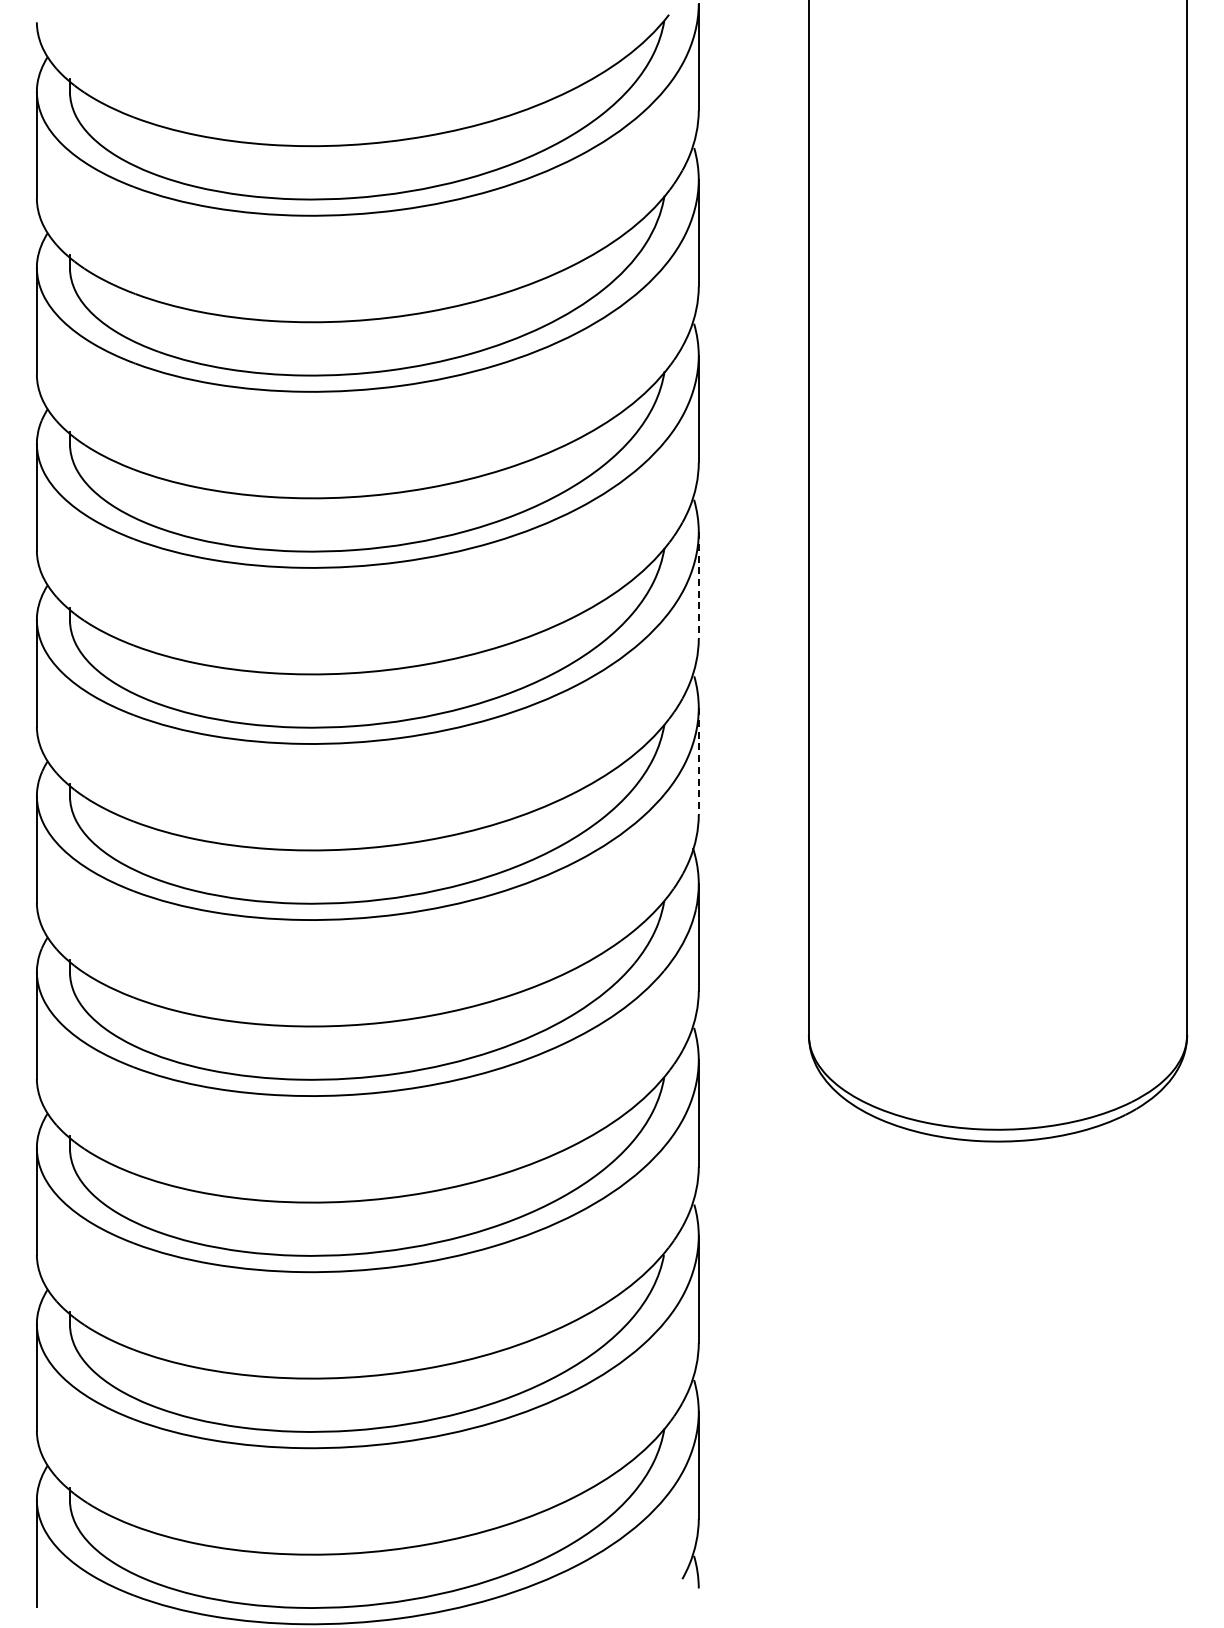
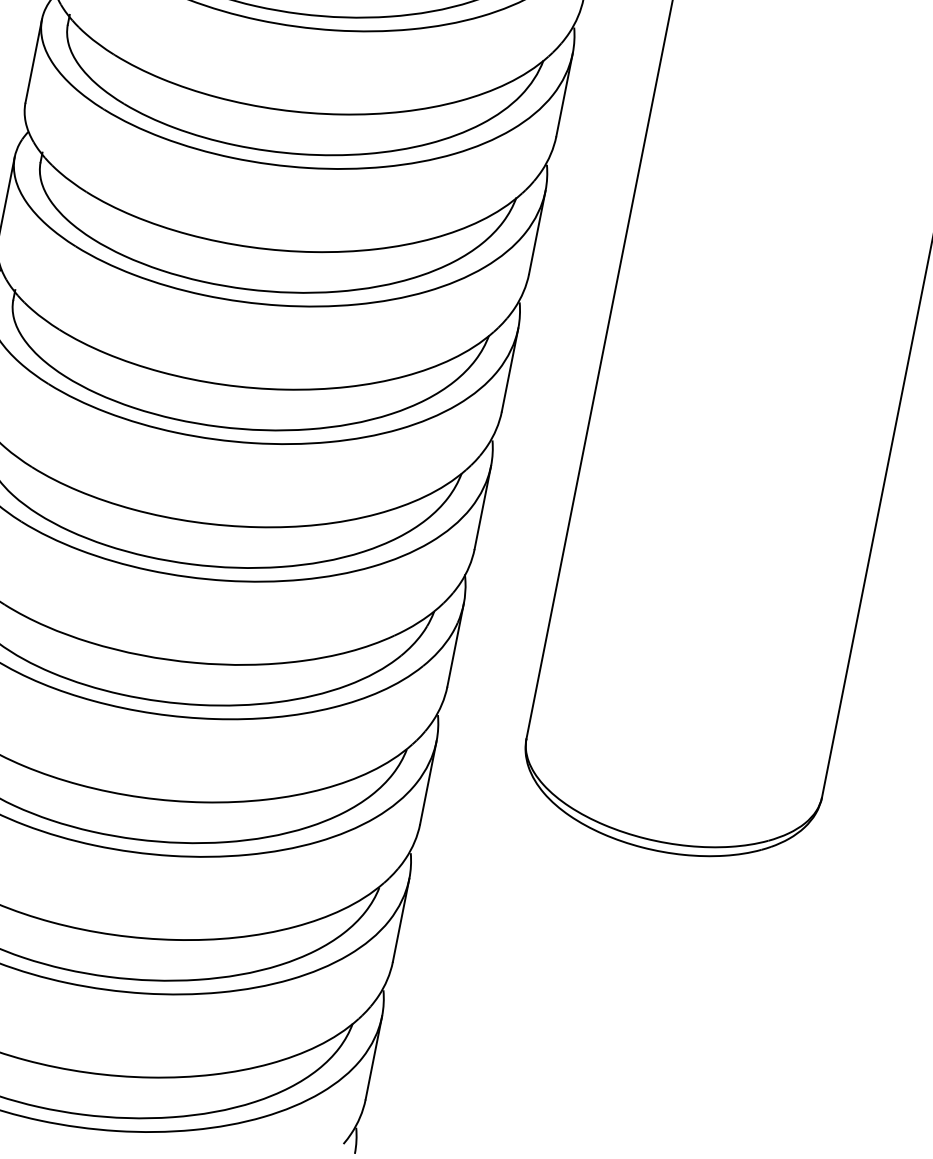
line: (698, 585) -> (509, 370), dashed -> solid
line: (698, 761) -> (482, 507), dashed -> solid

